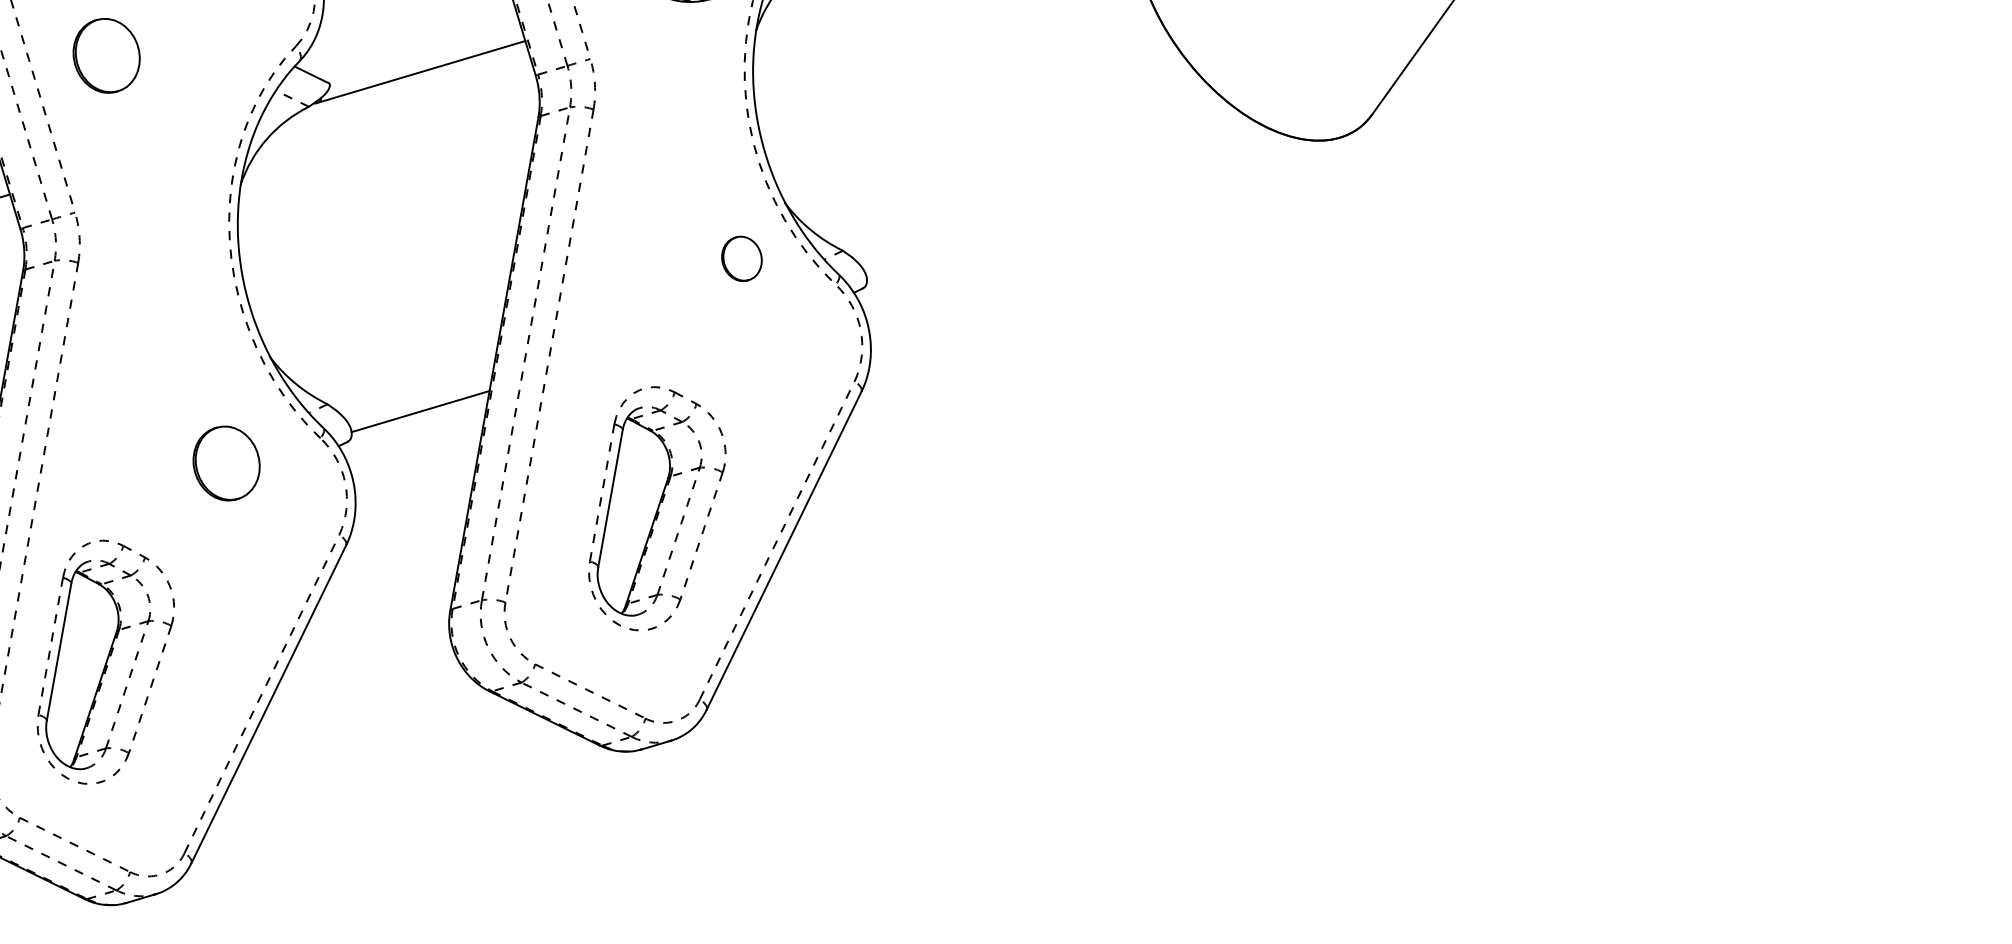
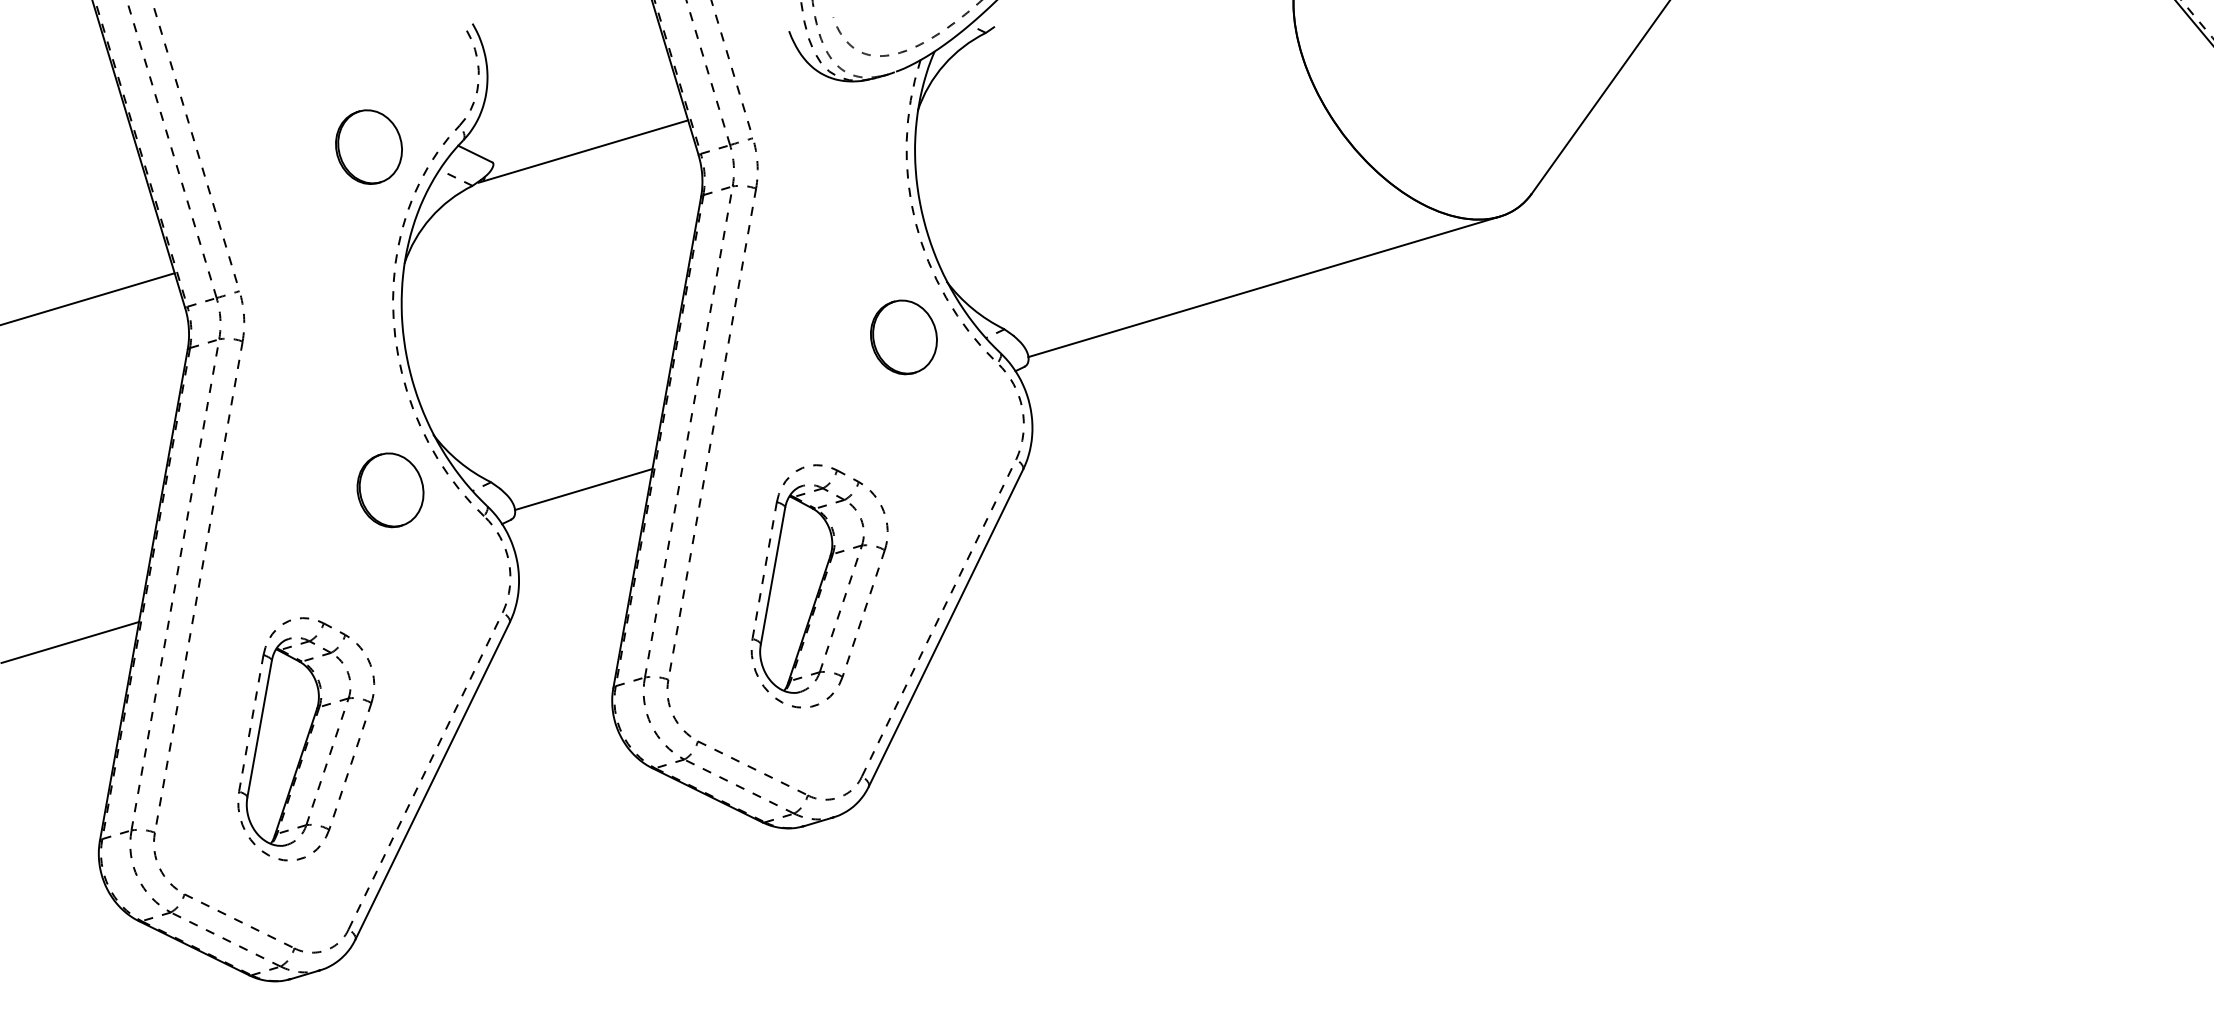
part: (106, 55) -> (368, 146), moved
line: (1102, 207) -> (1263, 286), added
part: (741, 258) -> (903, 337), size x1.67
part: (226, 463) -> (390, 490), moved
part: (106, 662) -> (306, 739), moved

